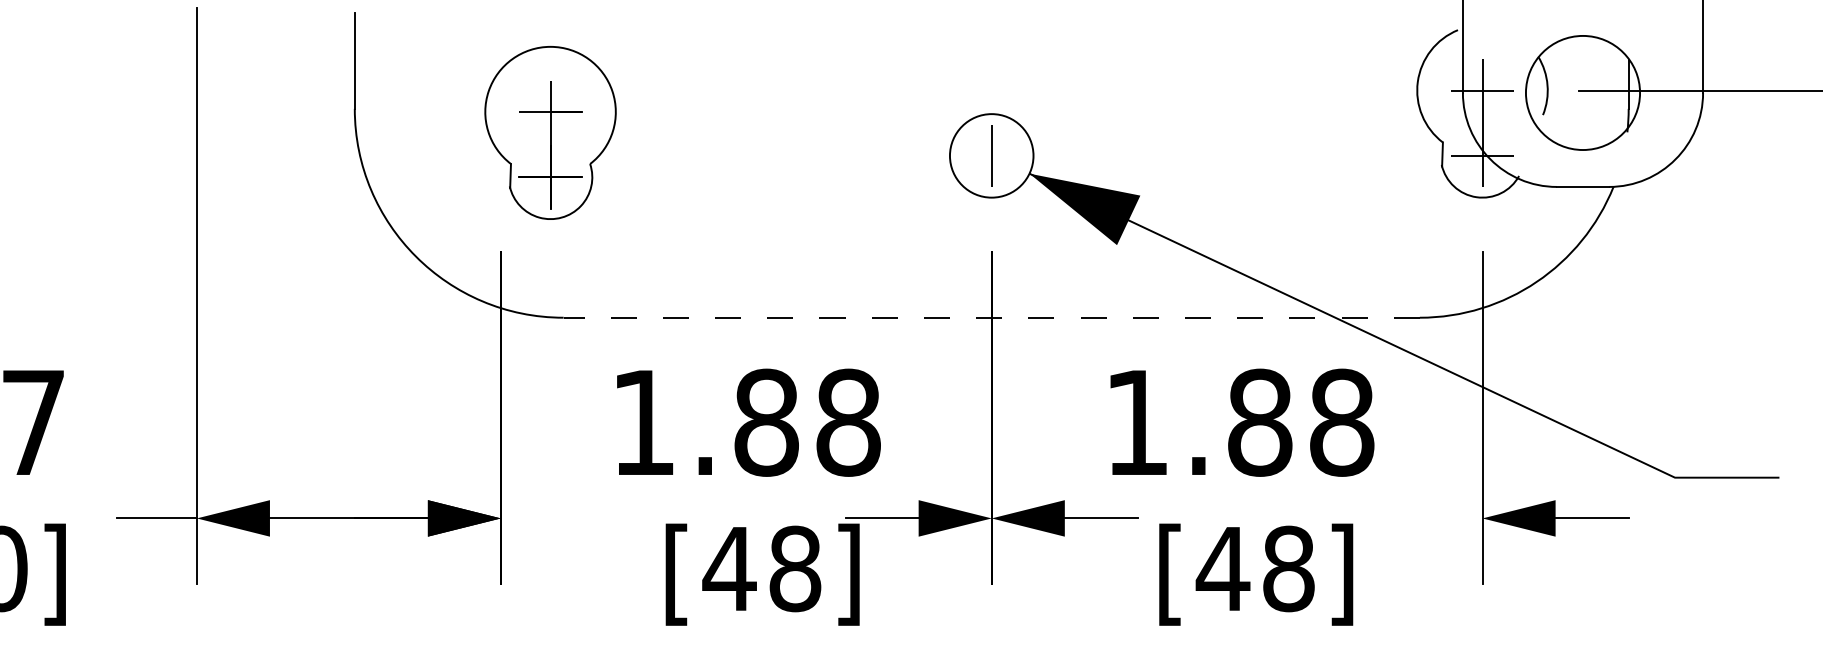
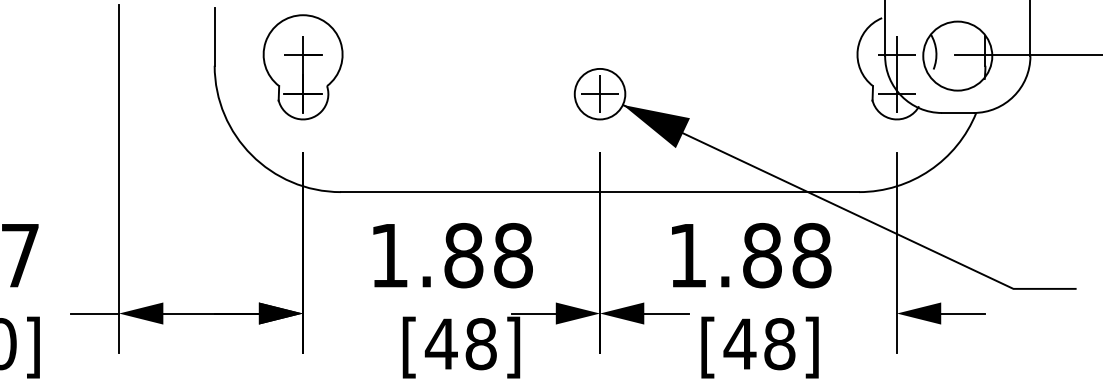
part: (549, 133) -> (302, 67), moved
line: (992, 156) -> (600, 94), added
line: (990, 318) -> (599, 192), dashed -> solid

